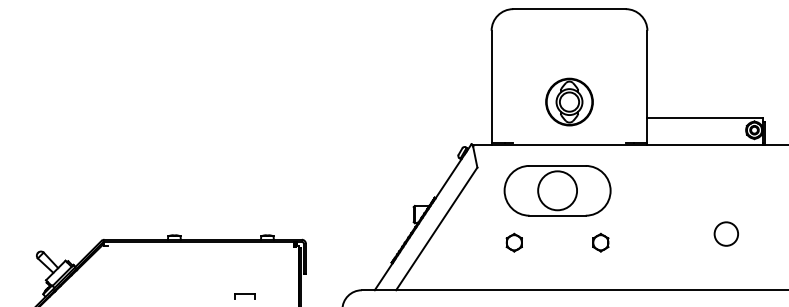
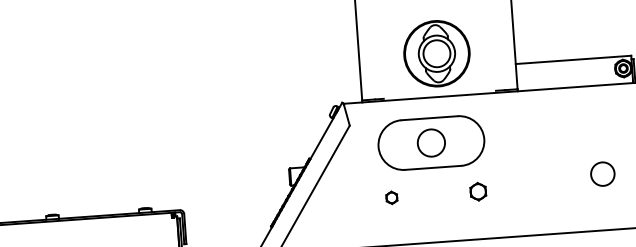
part: (569, 101) -> (436, 53), size x1.4
circle: (557, 190) -> (431, 142), size x0.7
part: (513, 242) -> (391, 197), size x0.7

